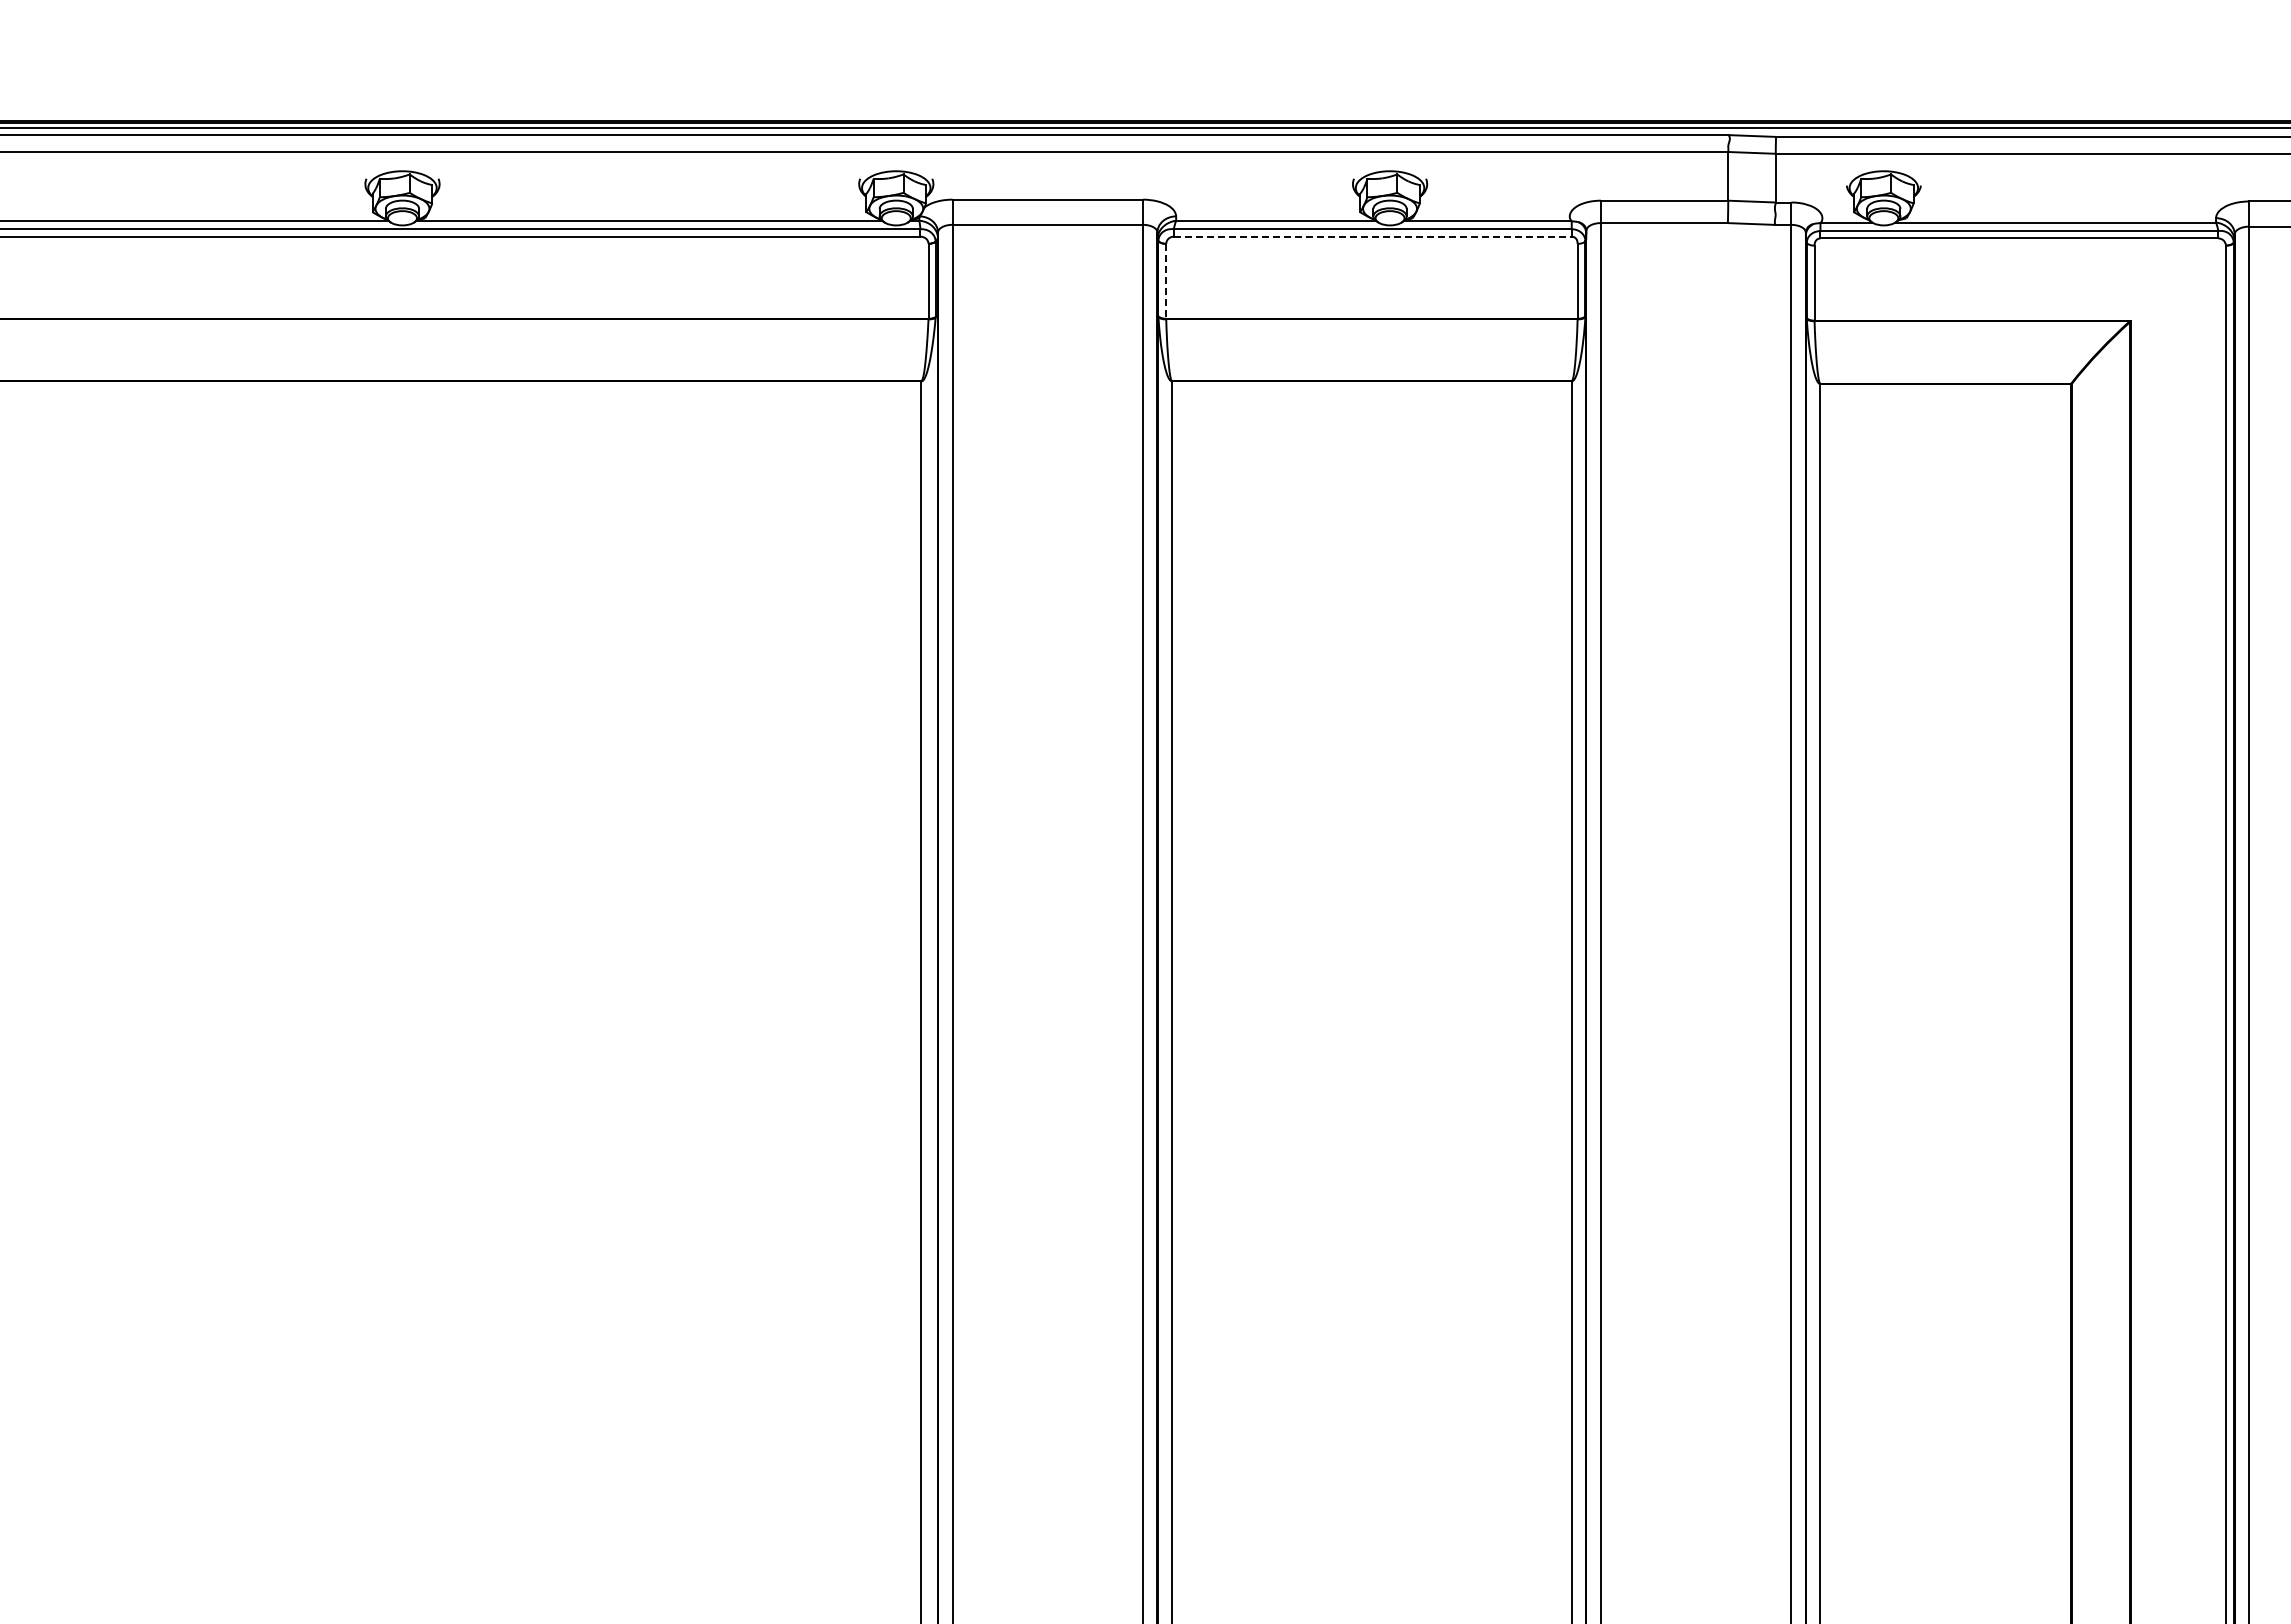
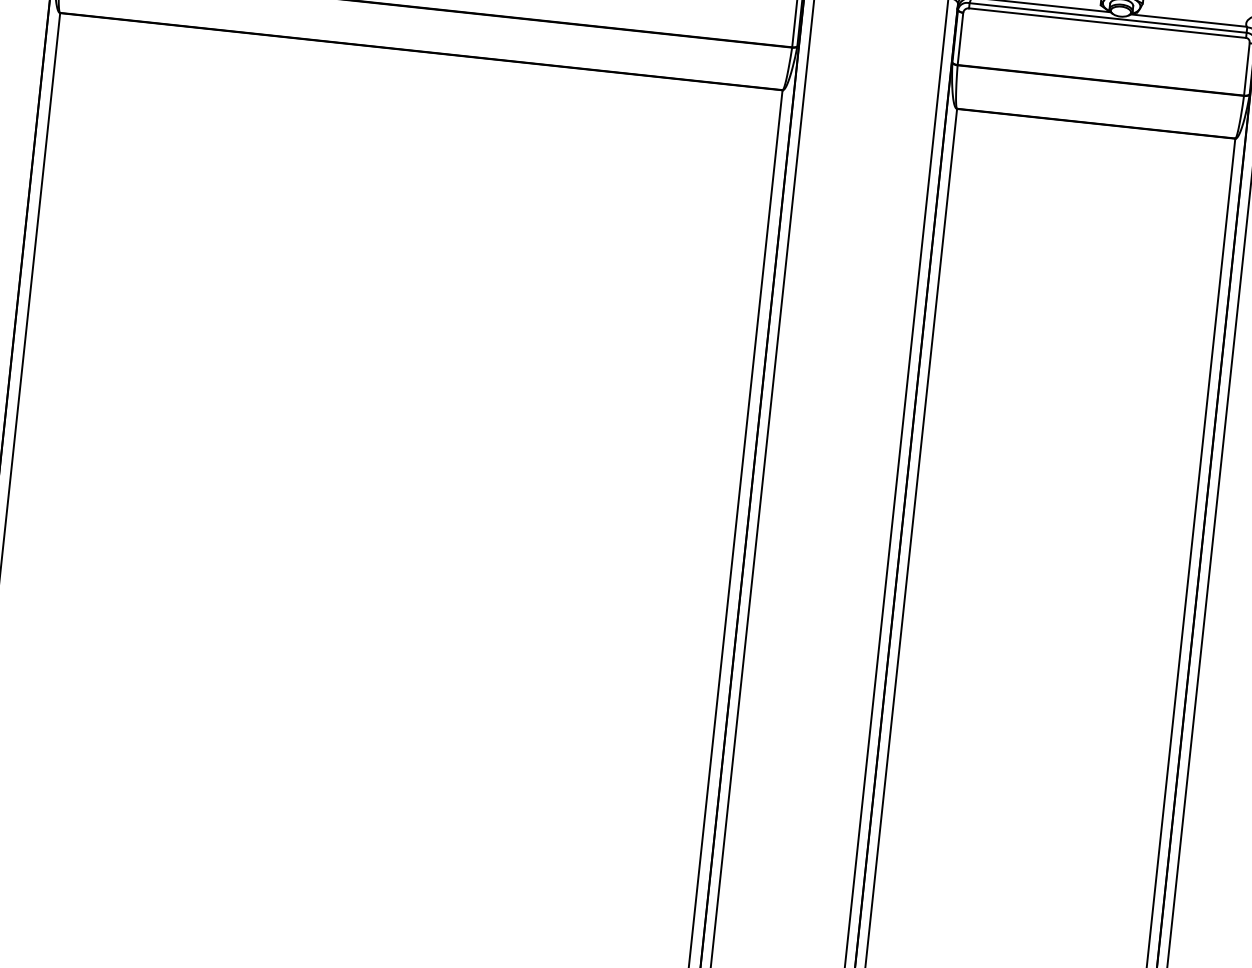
line: (1372, 236) -> (1107, 23), dashed -> solid
line: (1166, 281) -> (960, 39), dashed -> solid

